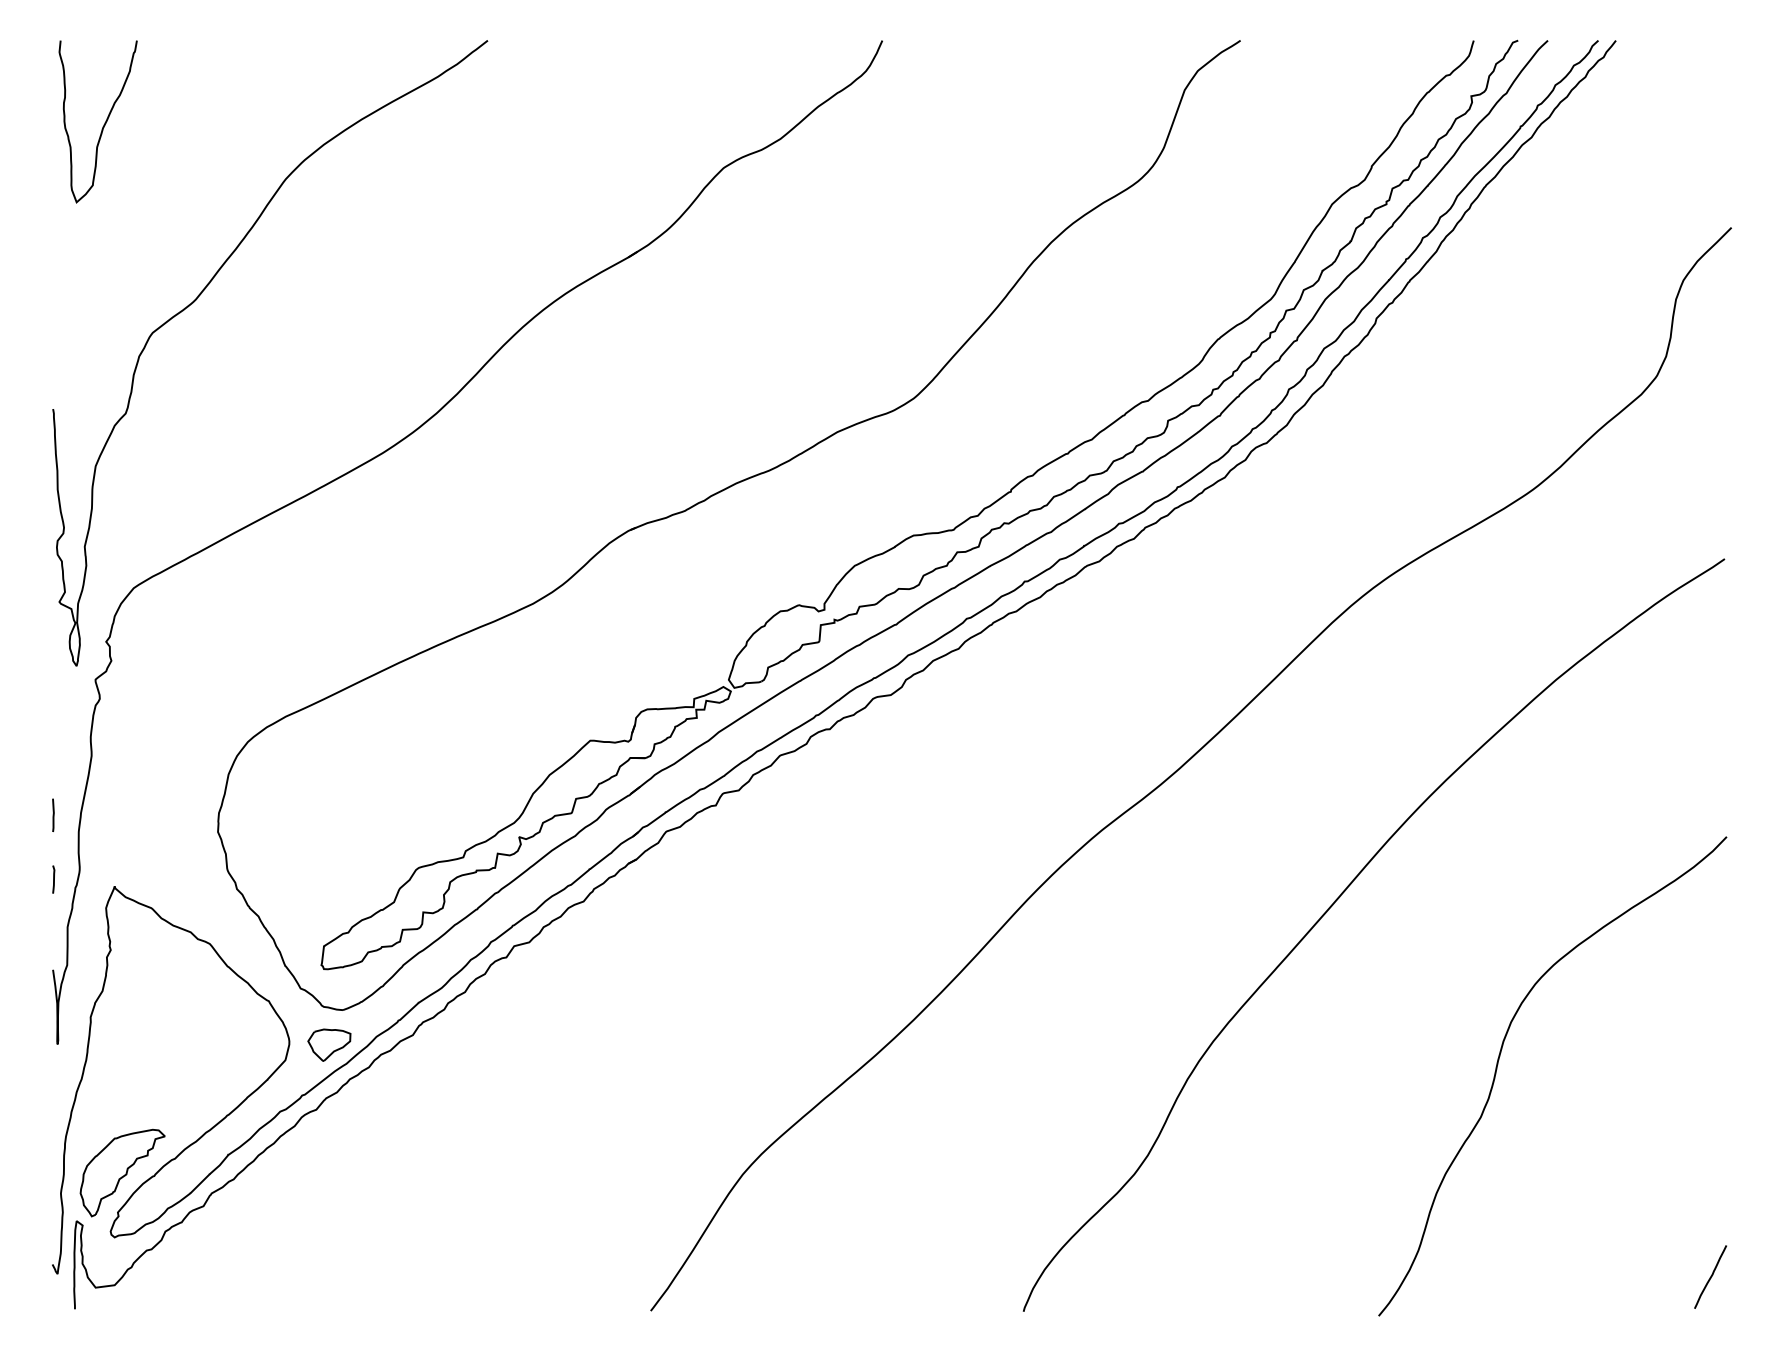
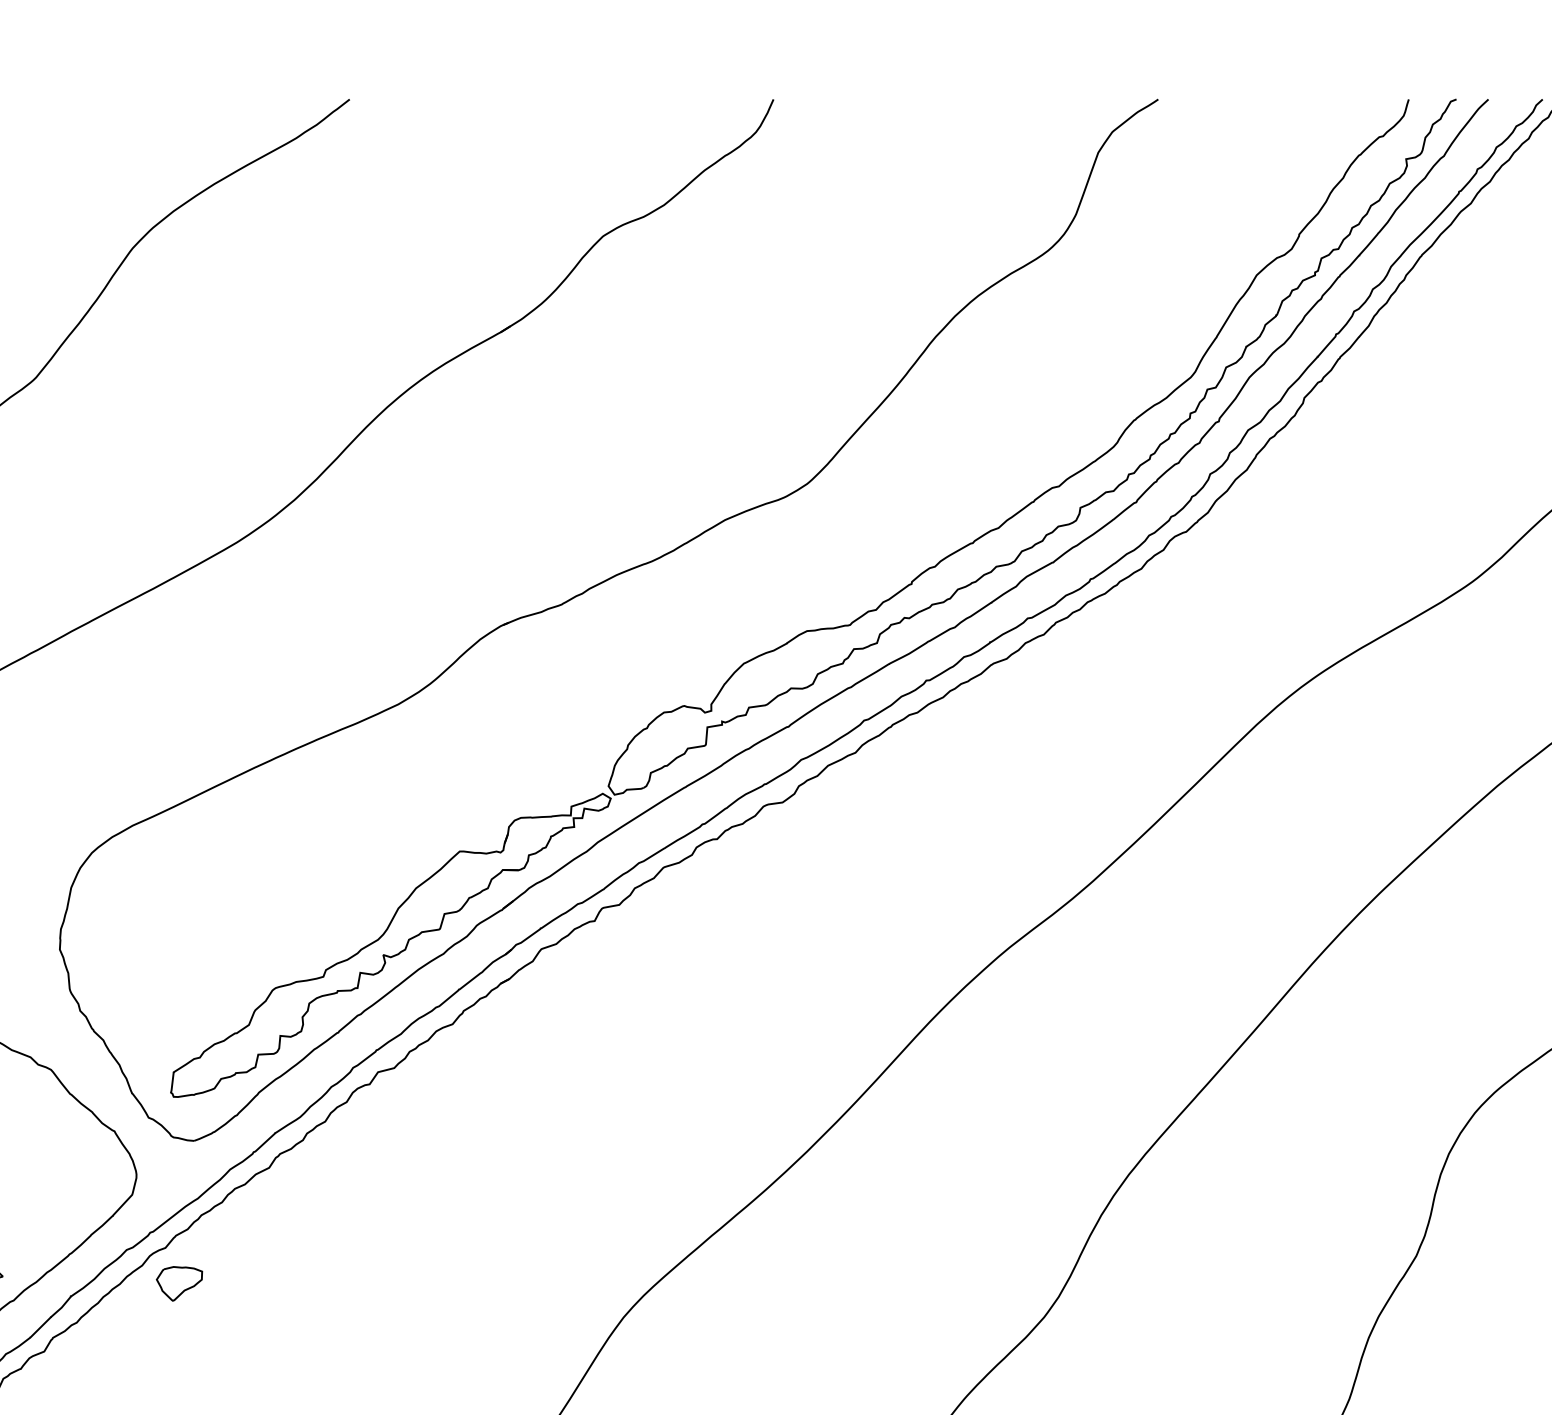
part: (329, 1044) -> (179, 1283), moved

